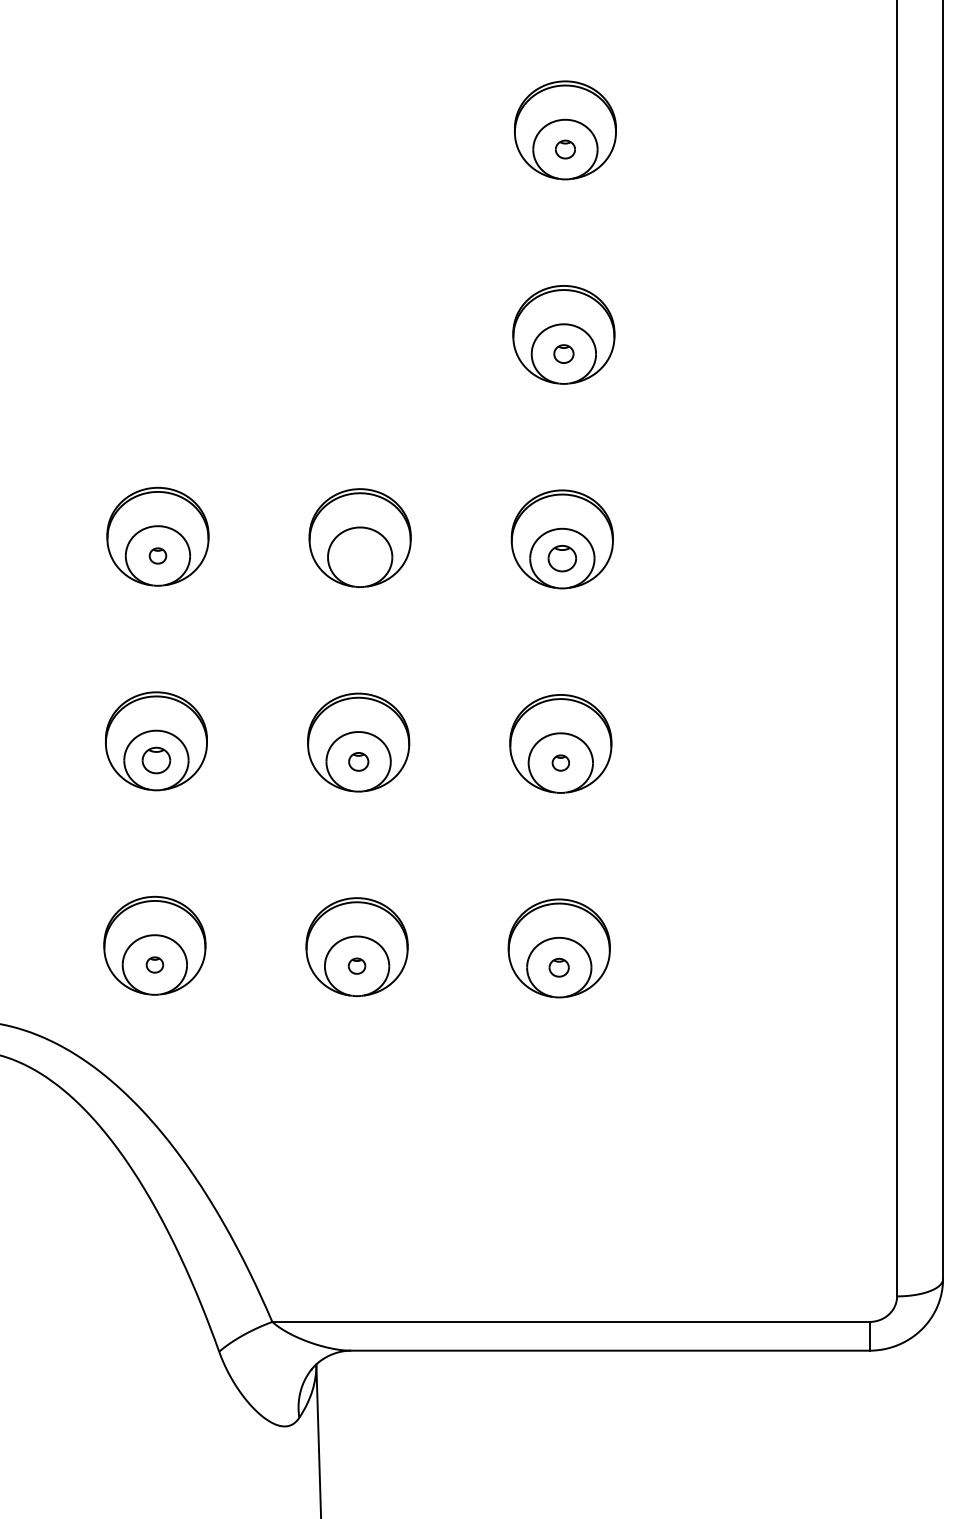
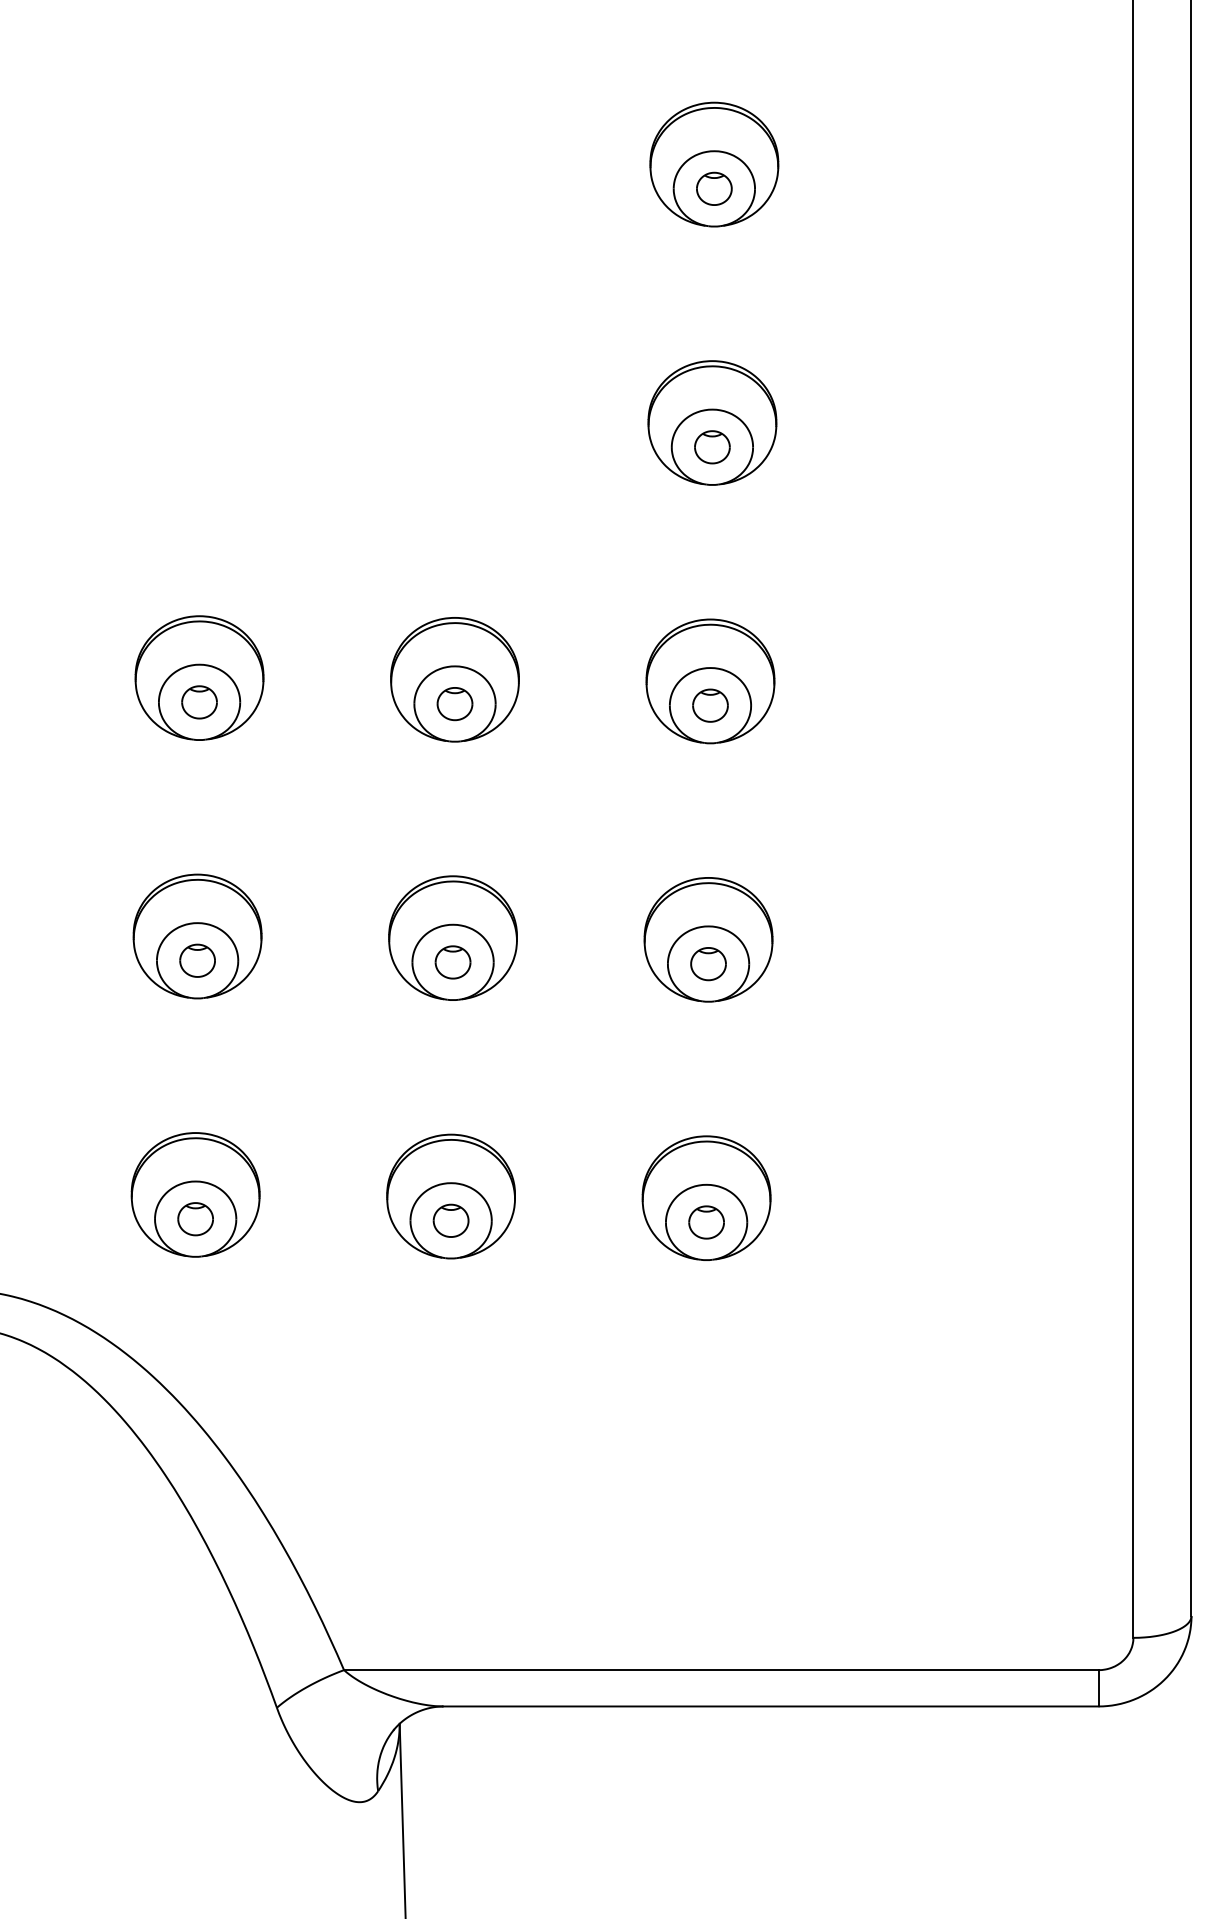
part: (565, 149) -> (714, 188), size x1.43
part: (563, 353) -> (711, 446), size x1.43
part: (157, 555) -> (198, 701), size x1.67
part: (359, 556) -> (454, 703), added
part: (358, 761) -> (452, 962), size x1.43
part: (560, 762) -> (708, 963), size x1.67
part: (154, 964) -> (195, 1218), size x1.67
part: (356, 965) -> (450, 1219), size x1.67
part: (558, 967) -> (705, 1222), size x1.43

